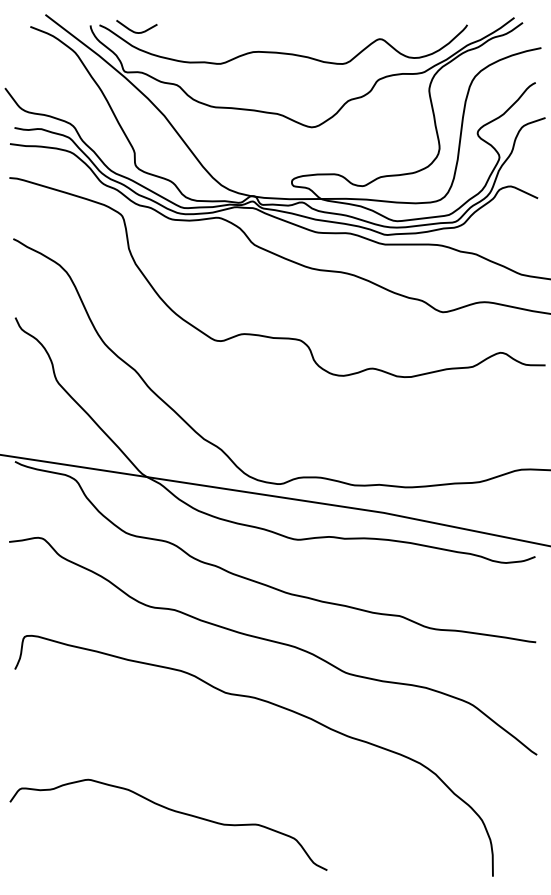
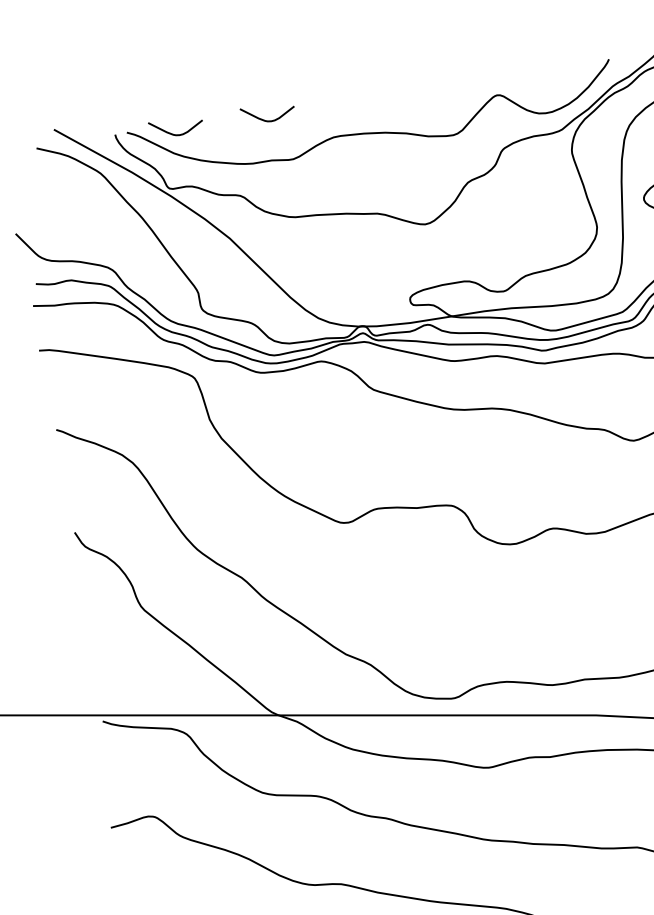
curve: (203, 30) -> (264, 118), added

